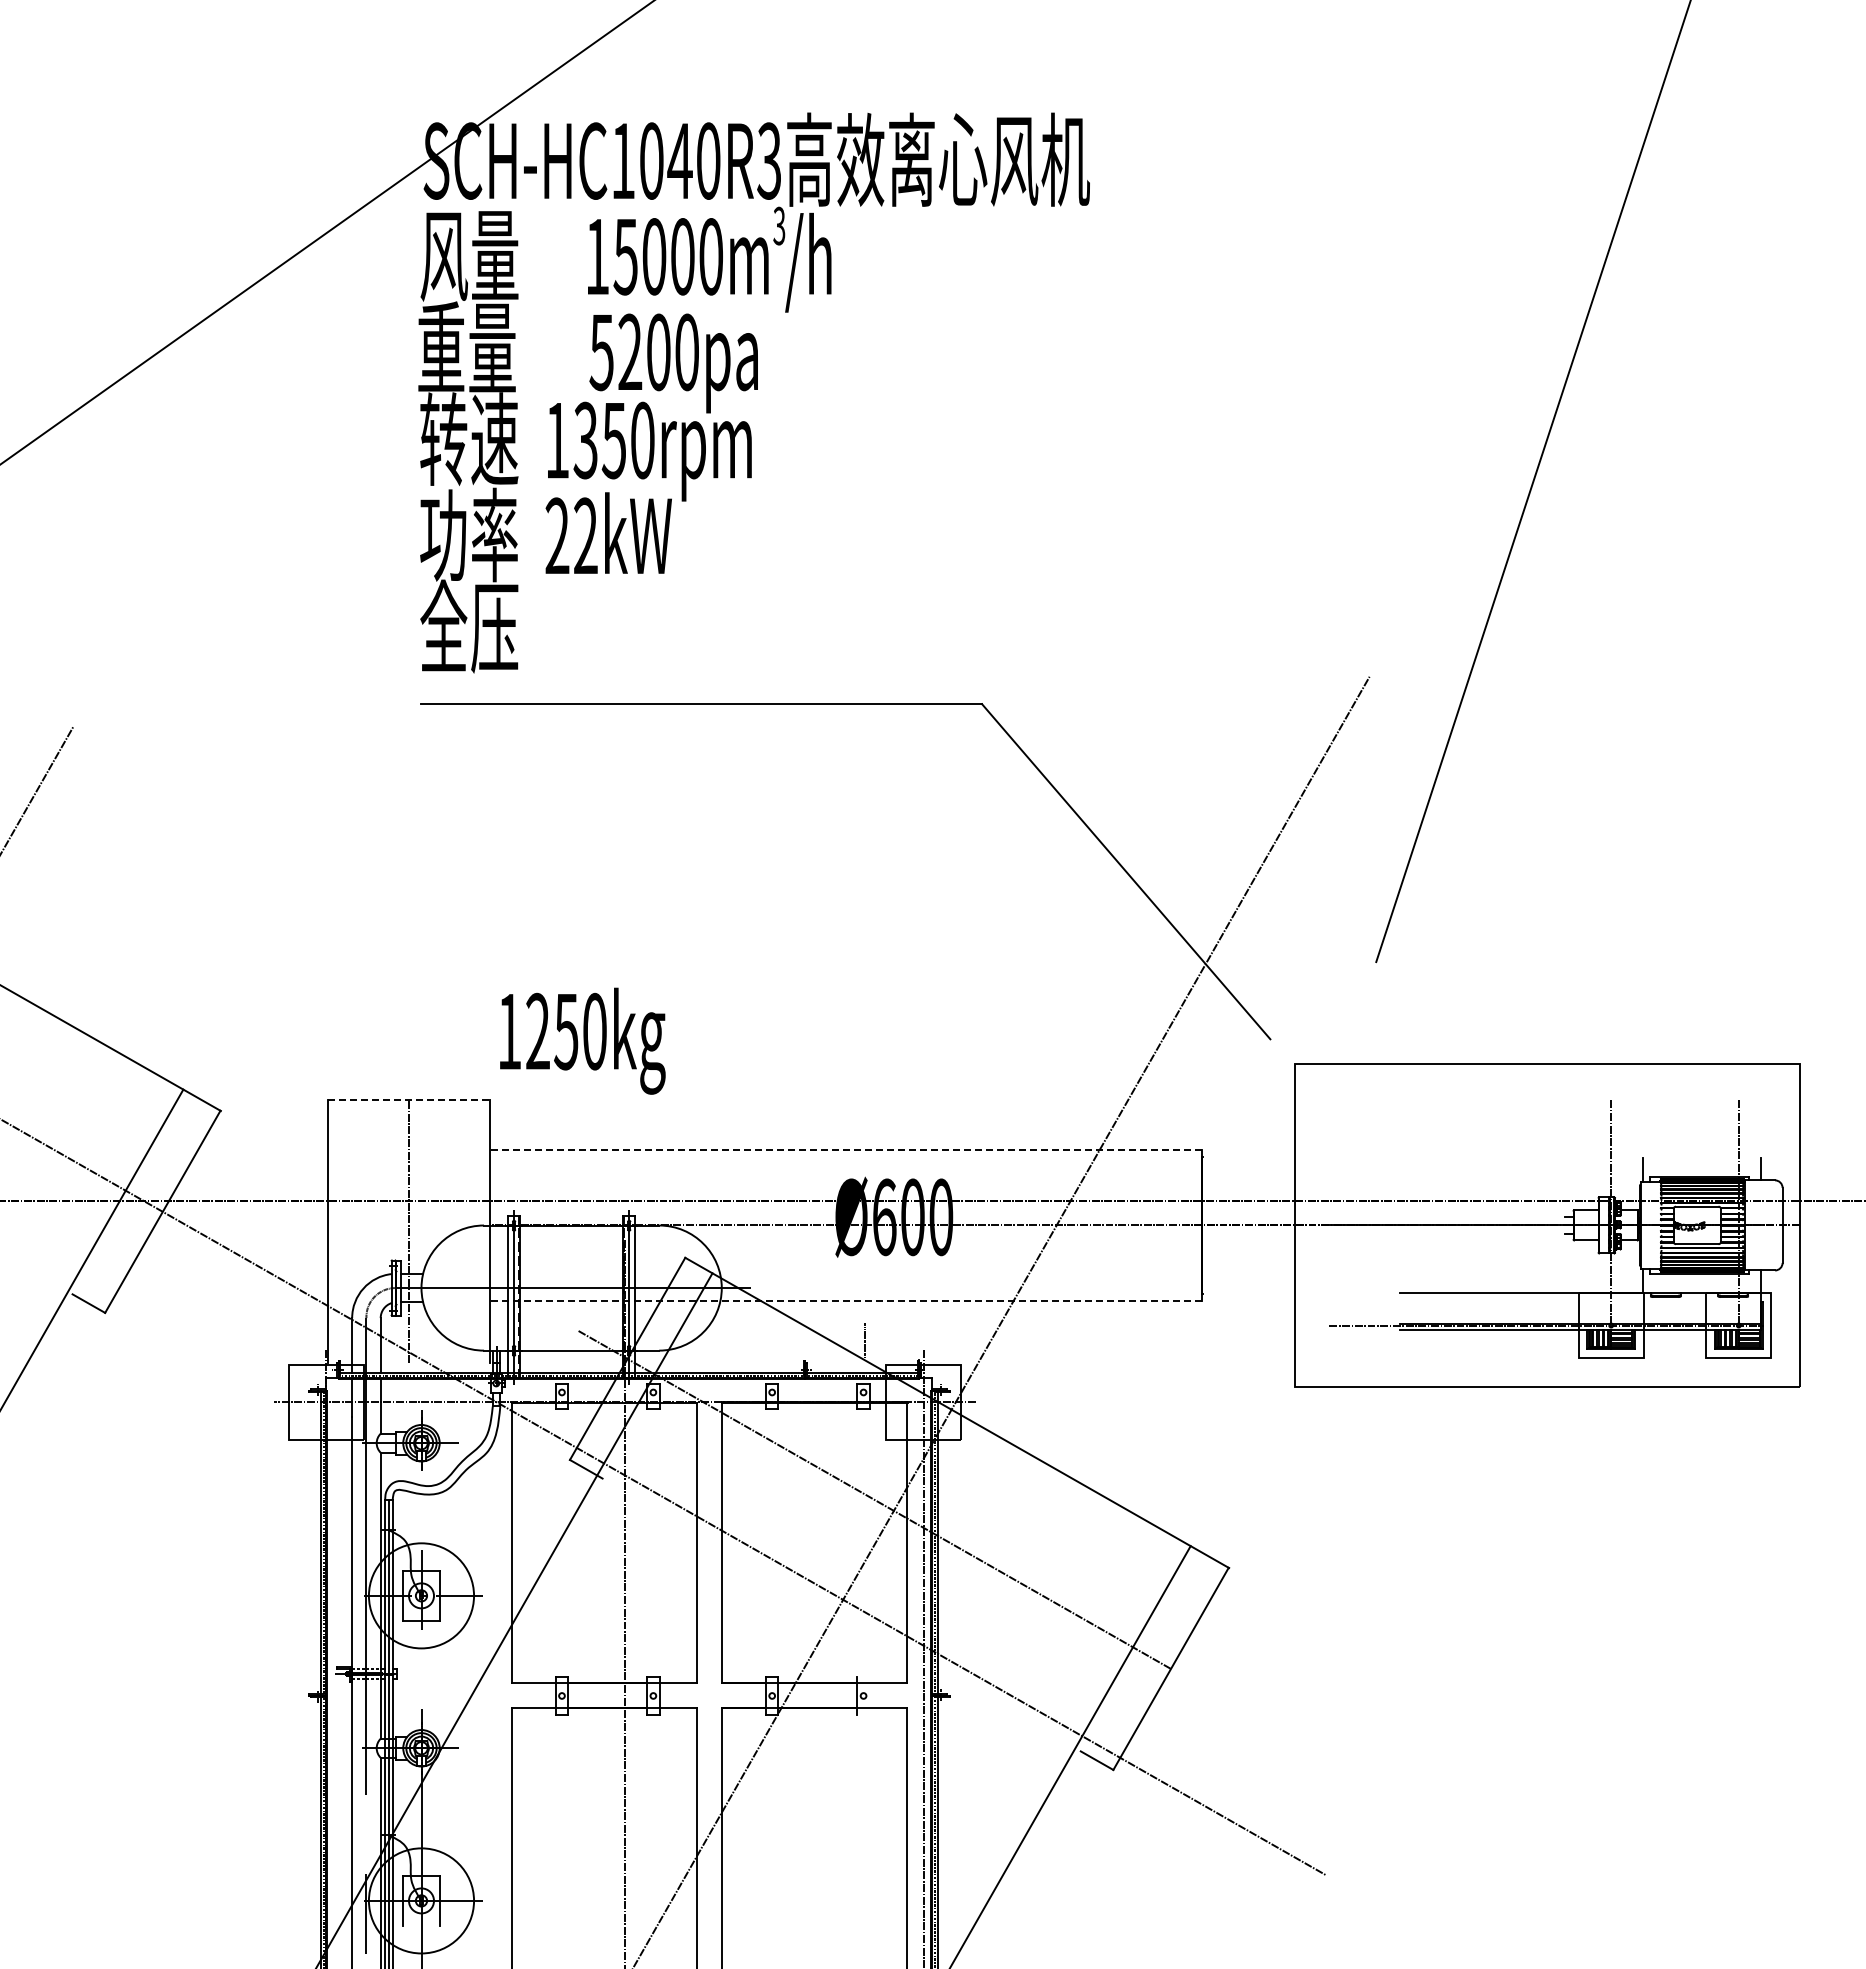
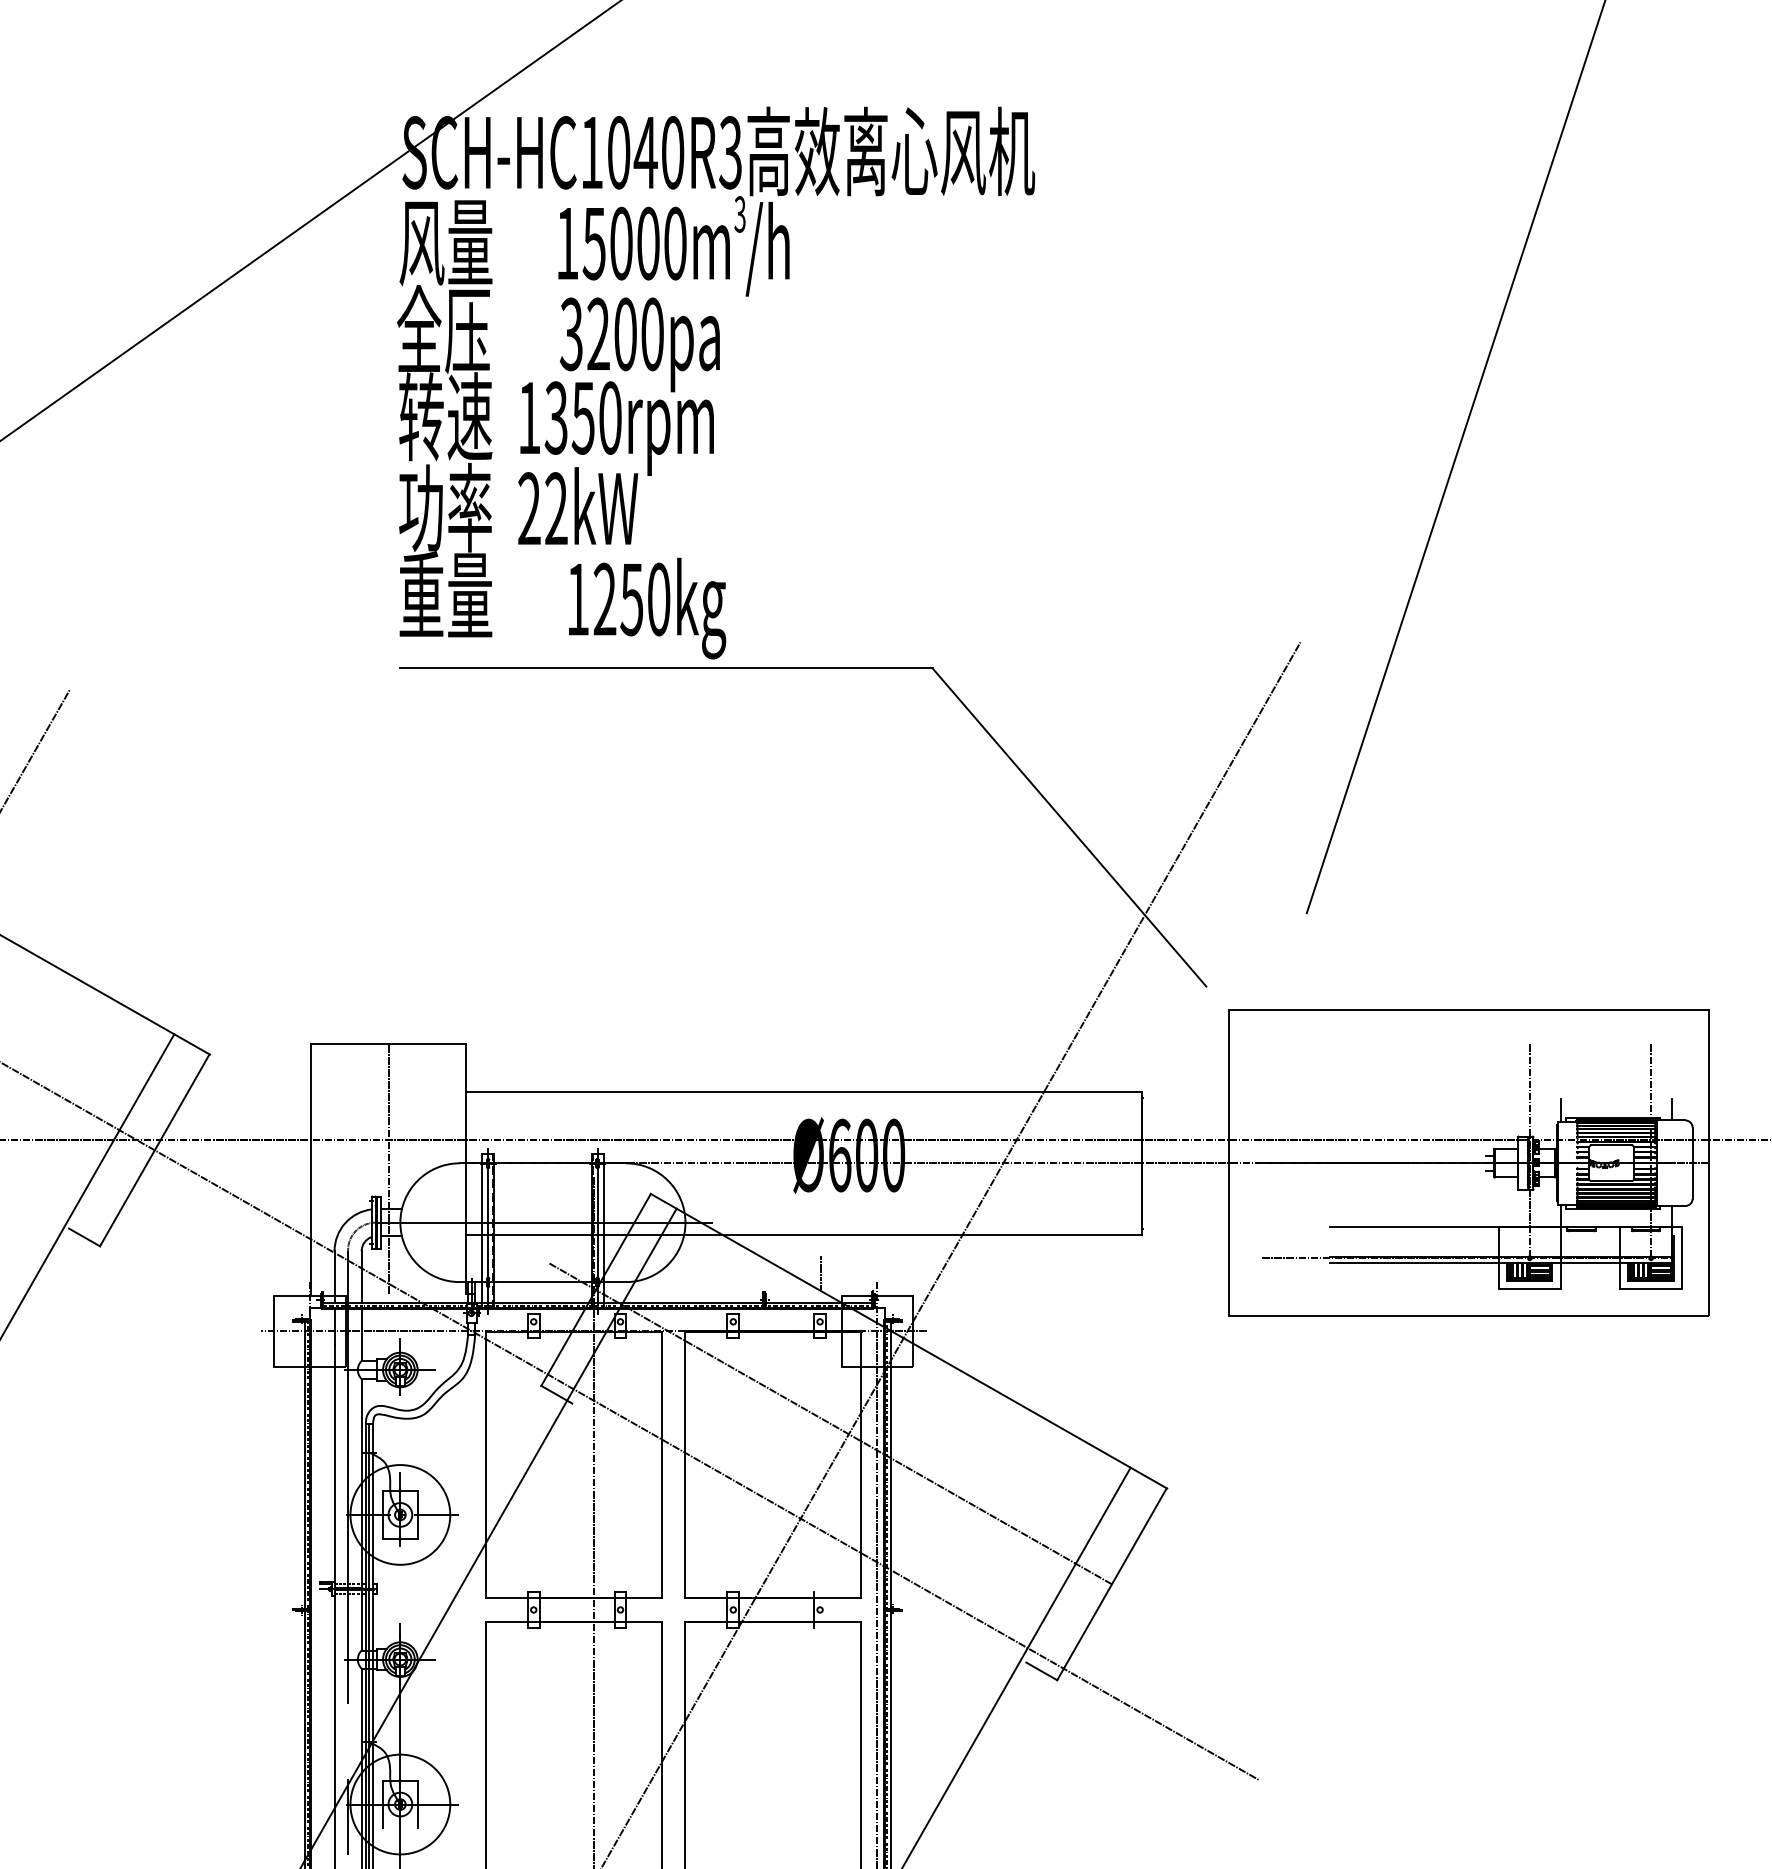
text: (466, 347) -> (443, 329), 重量 -> 全压
text: (601, 351) -> (571, 333), 5200pa -> 3200pa
text: (469, 626) -> (445, 594), 全压 -> 重量
text: (582, 1040) -> (647, 607), moved
line: (409, 1100) -> (388, 1044), dashed -> solid
line: (845, 1150) -> (802, 1092), dashed -> solid
line: (845, 1300) -> (802, 1234), dashed -> solid

